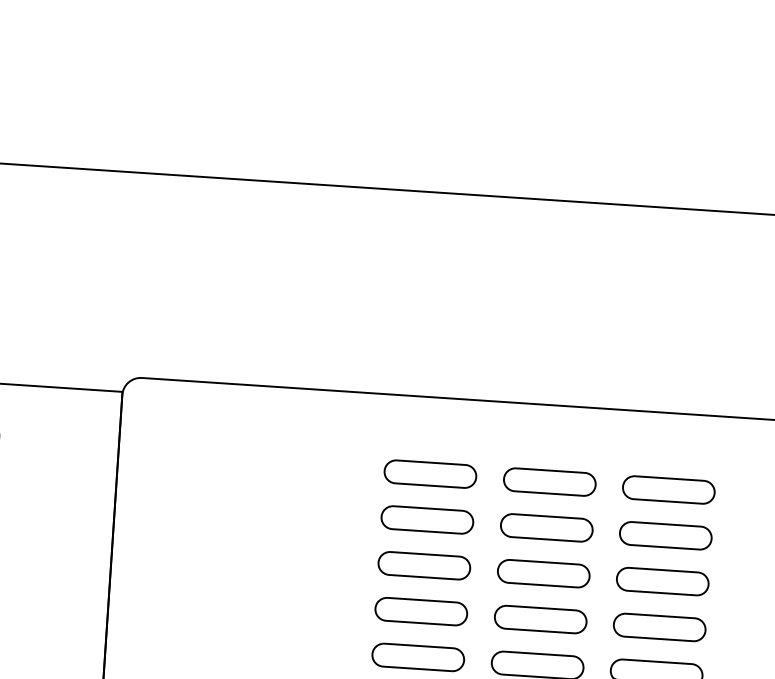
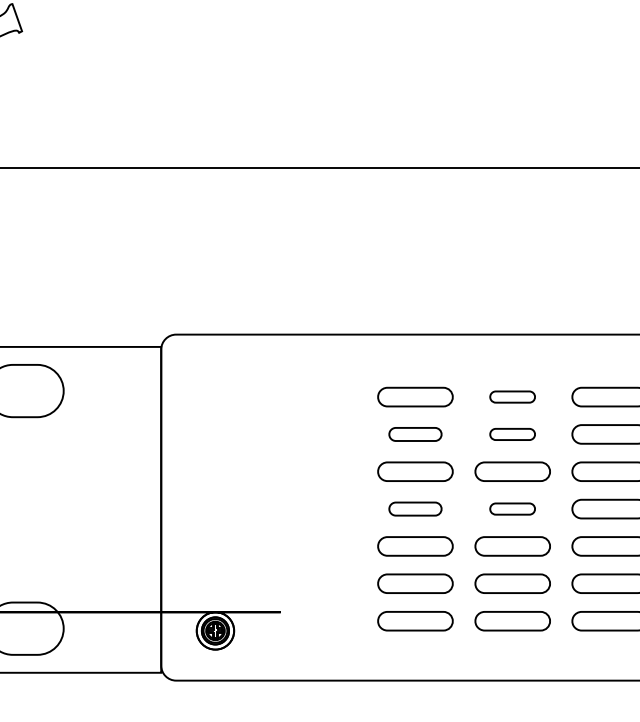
part: (549, 481) -> (512, 396), size x0.6
part: (427, 520) -> (415, 434), size x0.7
part: (546, 527) -> (512, 434), size x0.6
part: (421, 610) -> (415, 508), size x0.7
part: (540, 618) -> (512, 508), size x0.6

